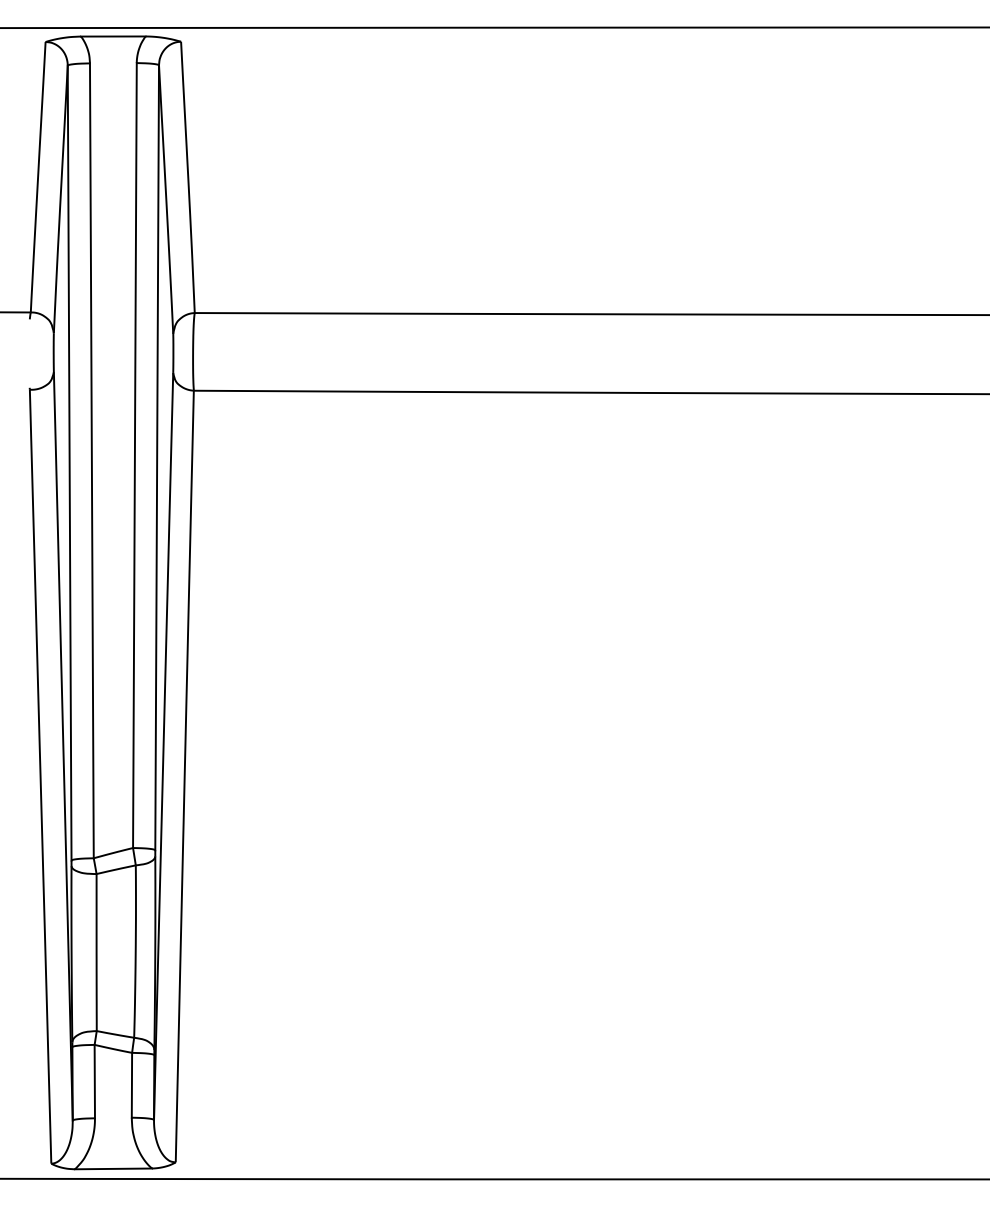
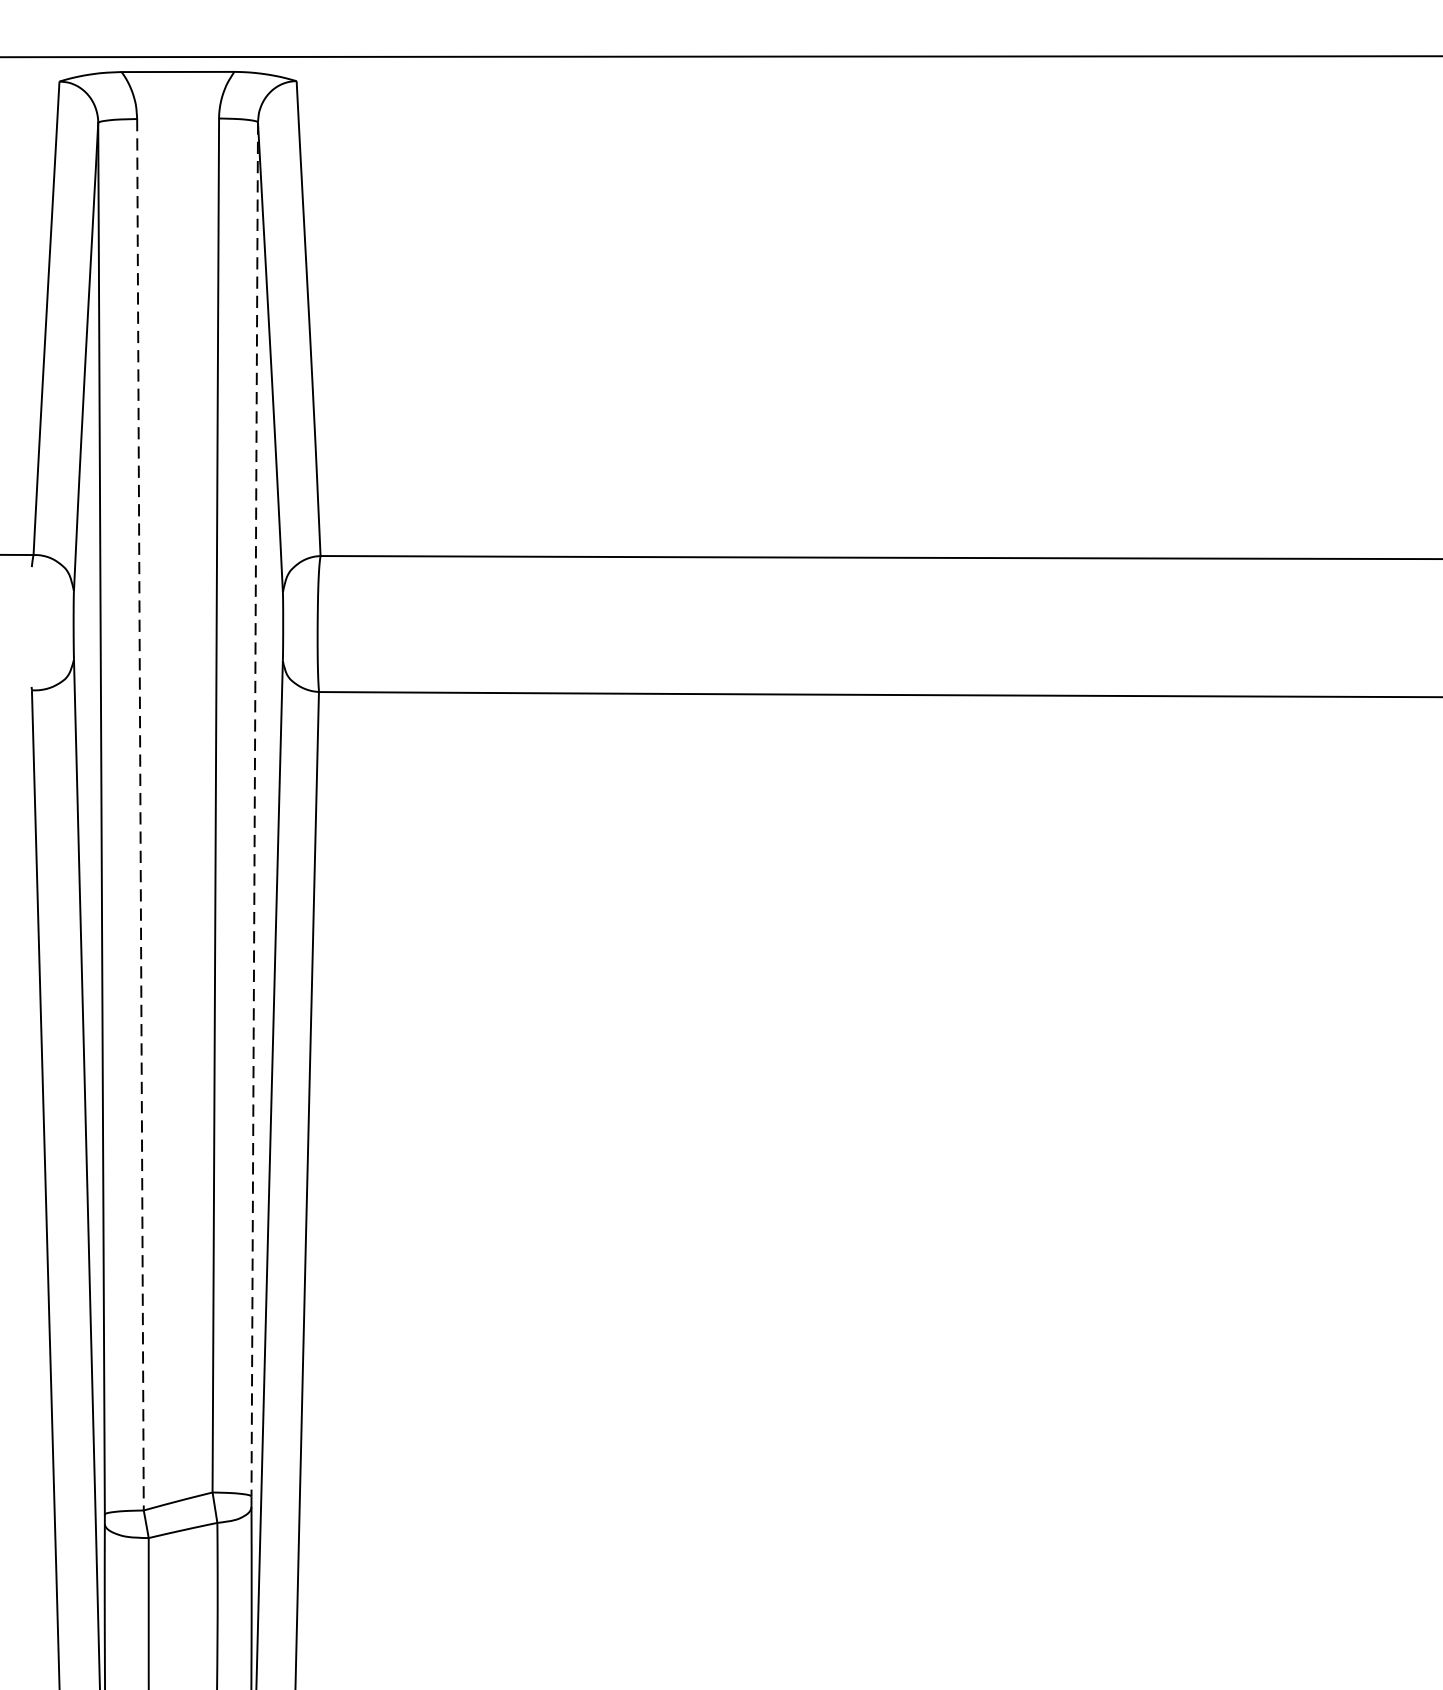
line: (157, 458) -> (255, 810), solid -> dashed
line: (91, 461) -> (139, 815), solid -> dashed

